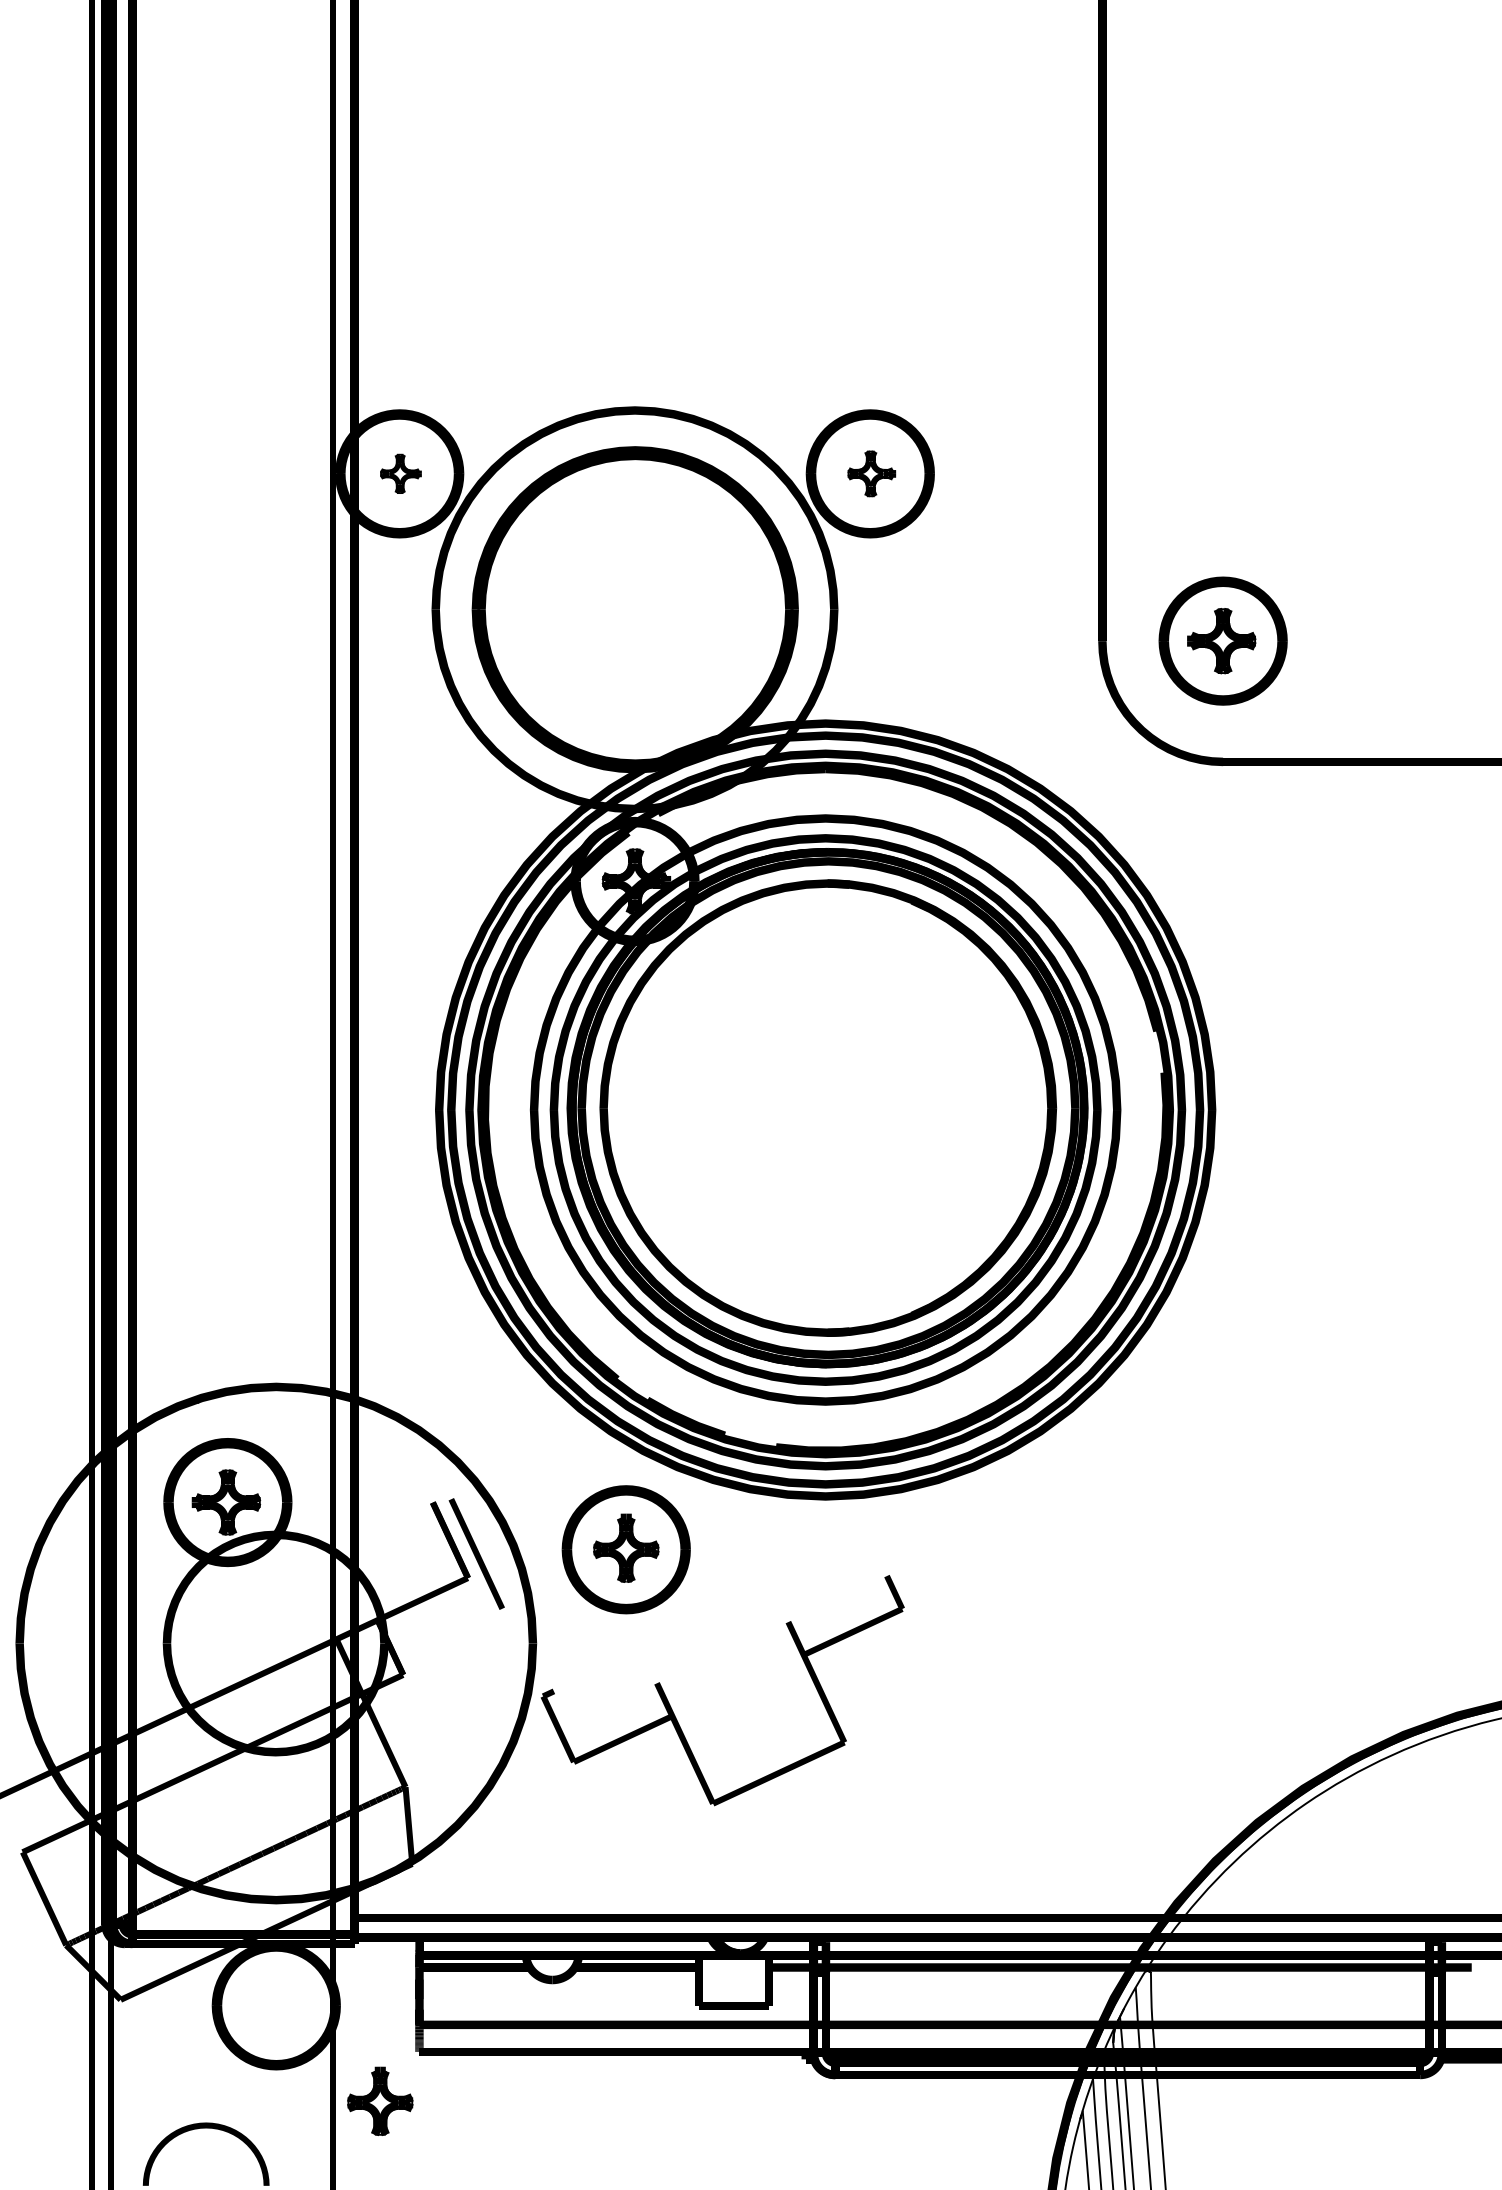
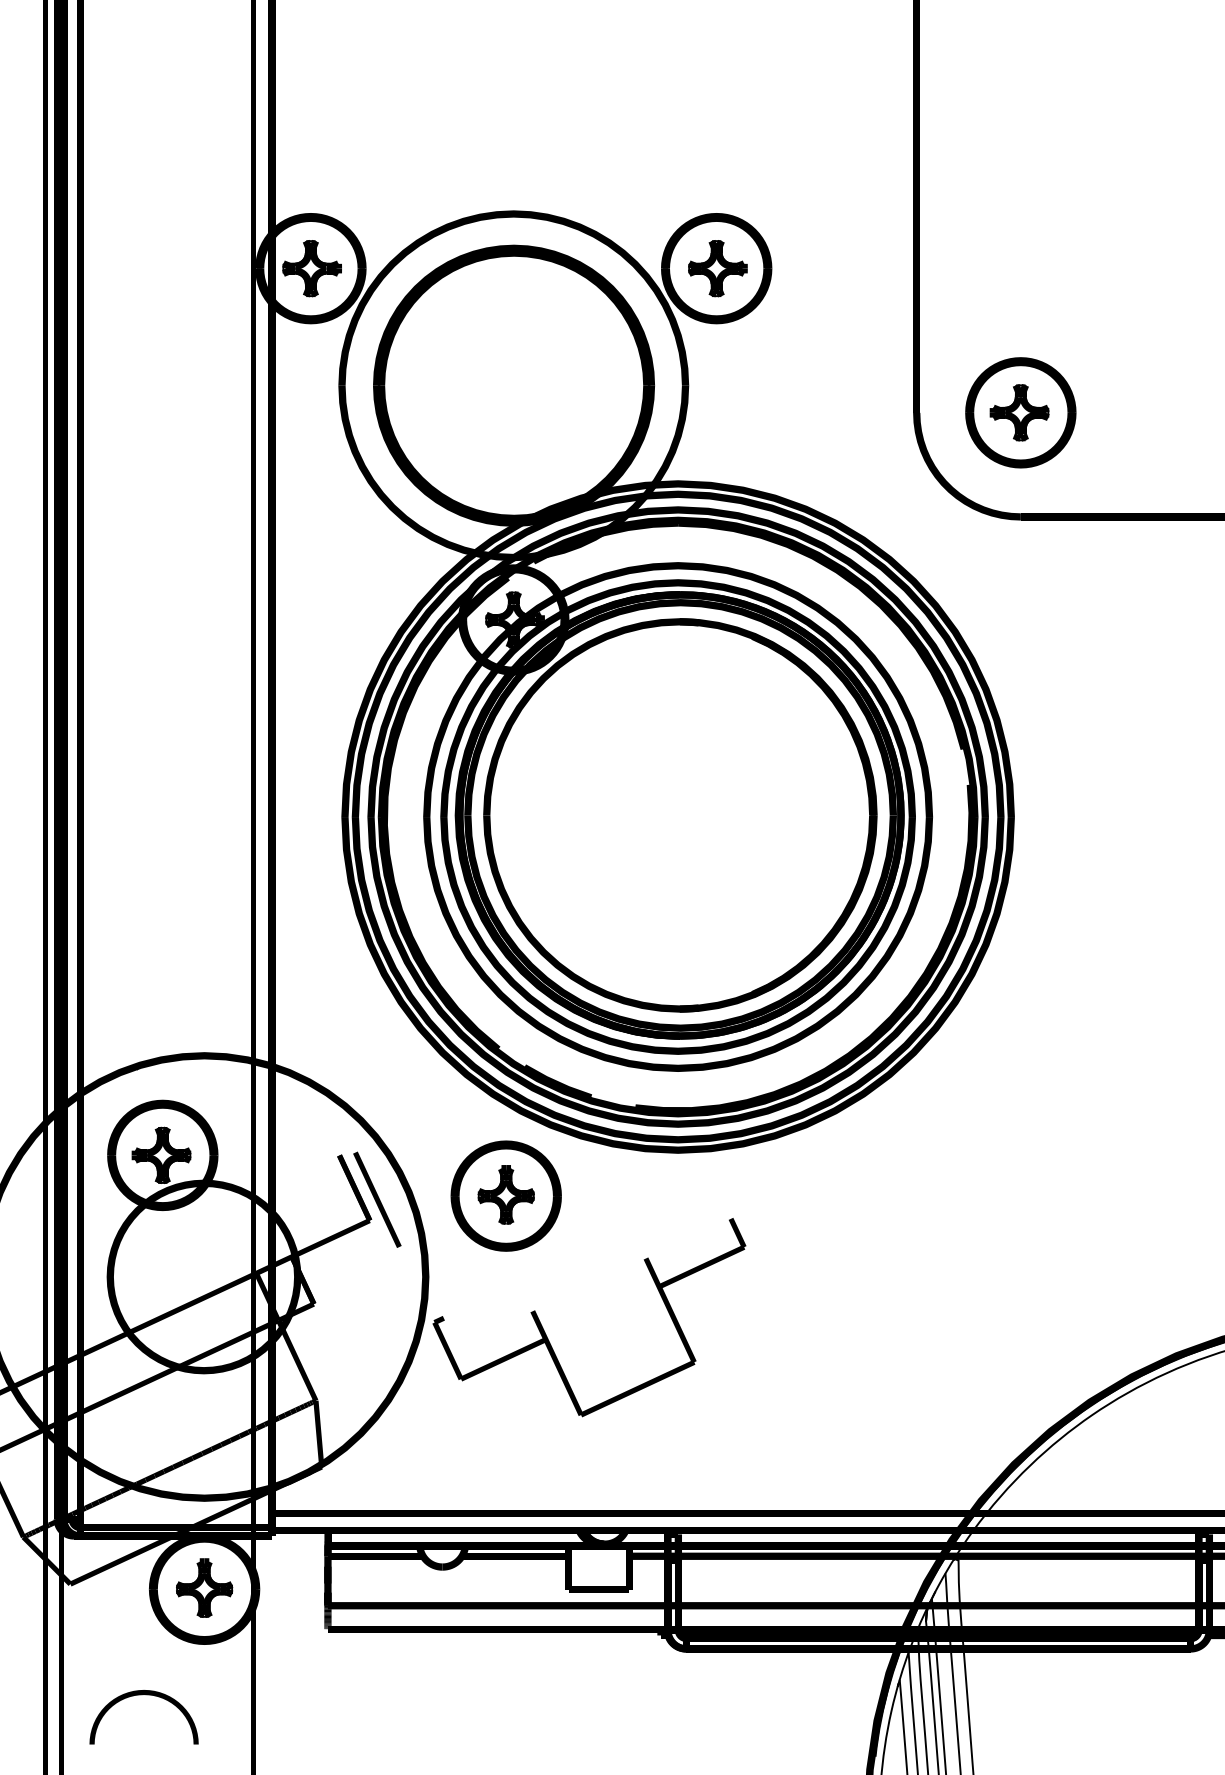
part: (400, 473) -> (311, 268), size x1.67
part: (871, 473) -> (717, 268), size x1.43
part: (380, 2100) -> (204, 1587), moved

